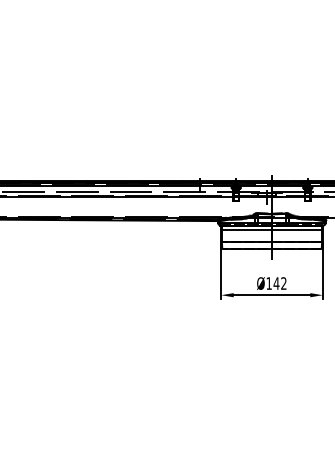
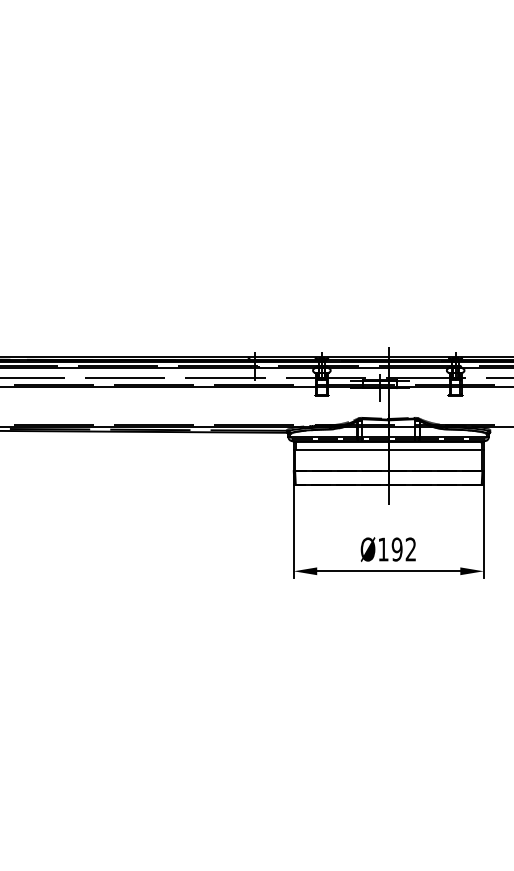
text: (276, 283) -> (397, 549), Ø142 -> Ø192

